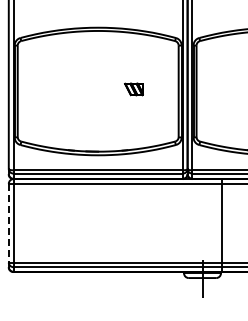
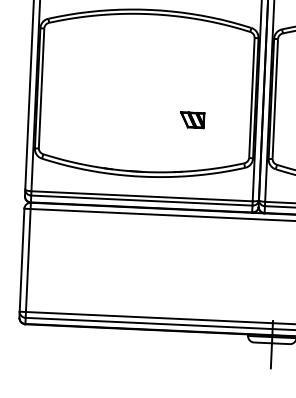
part: (133, 89) -> (191, 120), moved
line: (8, 223) -> (21, 260), dashed -> solid

